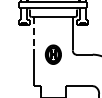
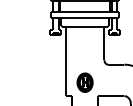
line: (33, 33) -> (65, 43), dashed -> solid
part: (52, 54) -> (84, 82), moved

